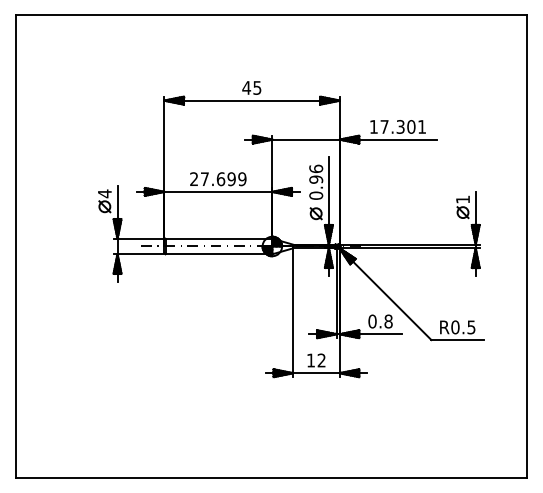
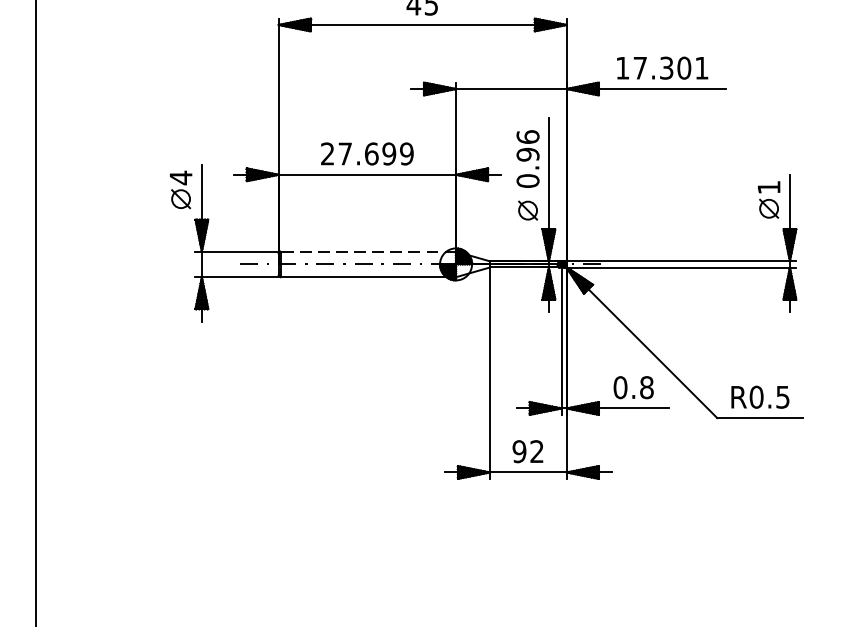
line: (218, 238) -> (367, 251), solid -> dashed
text: (310, 360) -> (518, 451), 12 -> 92

